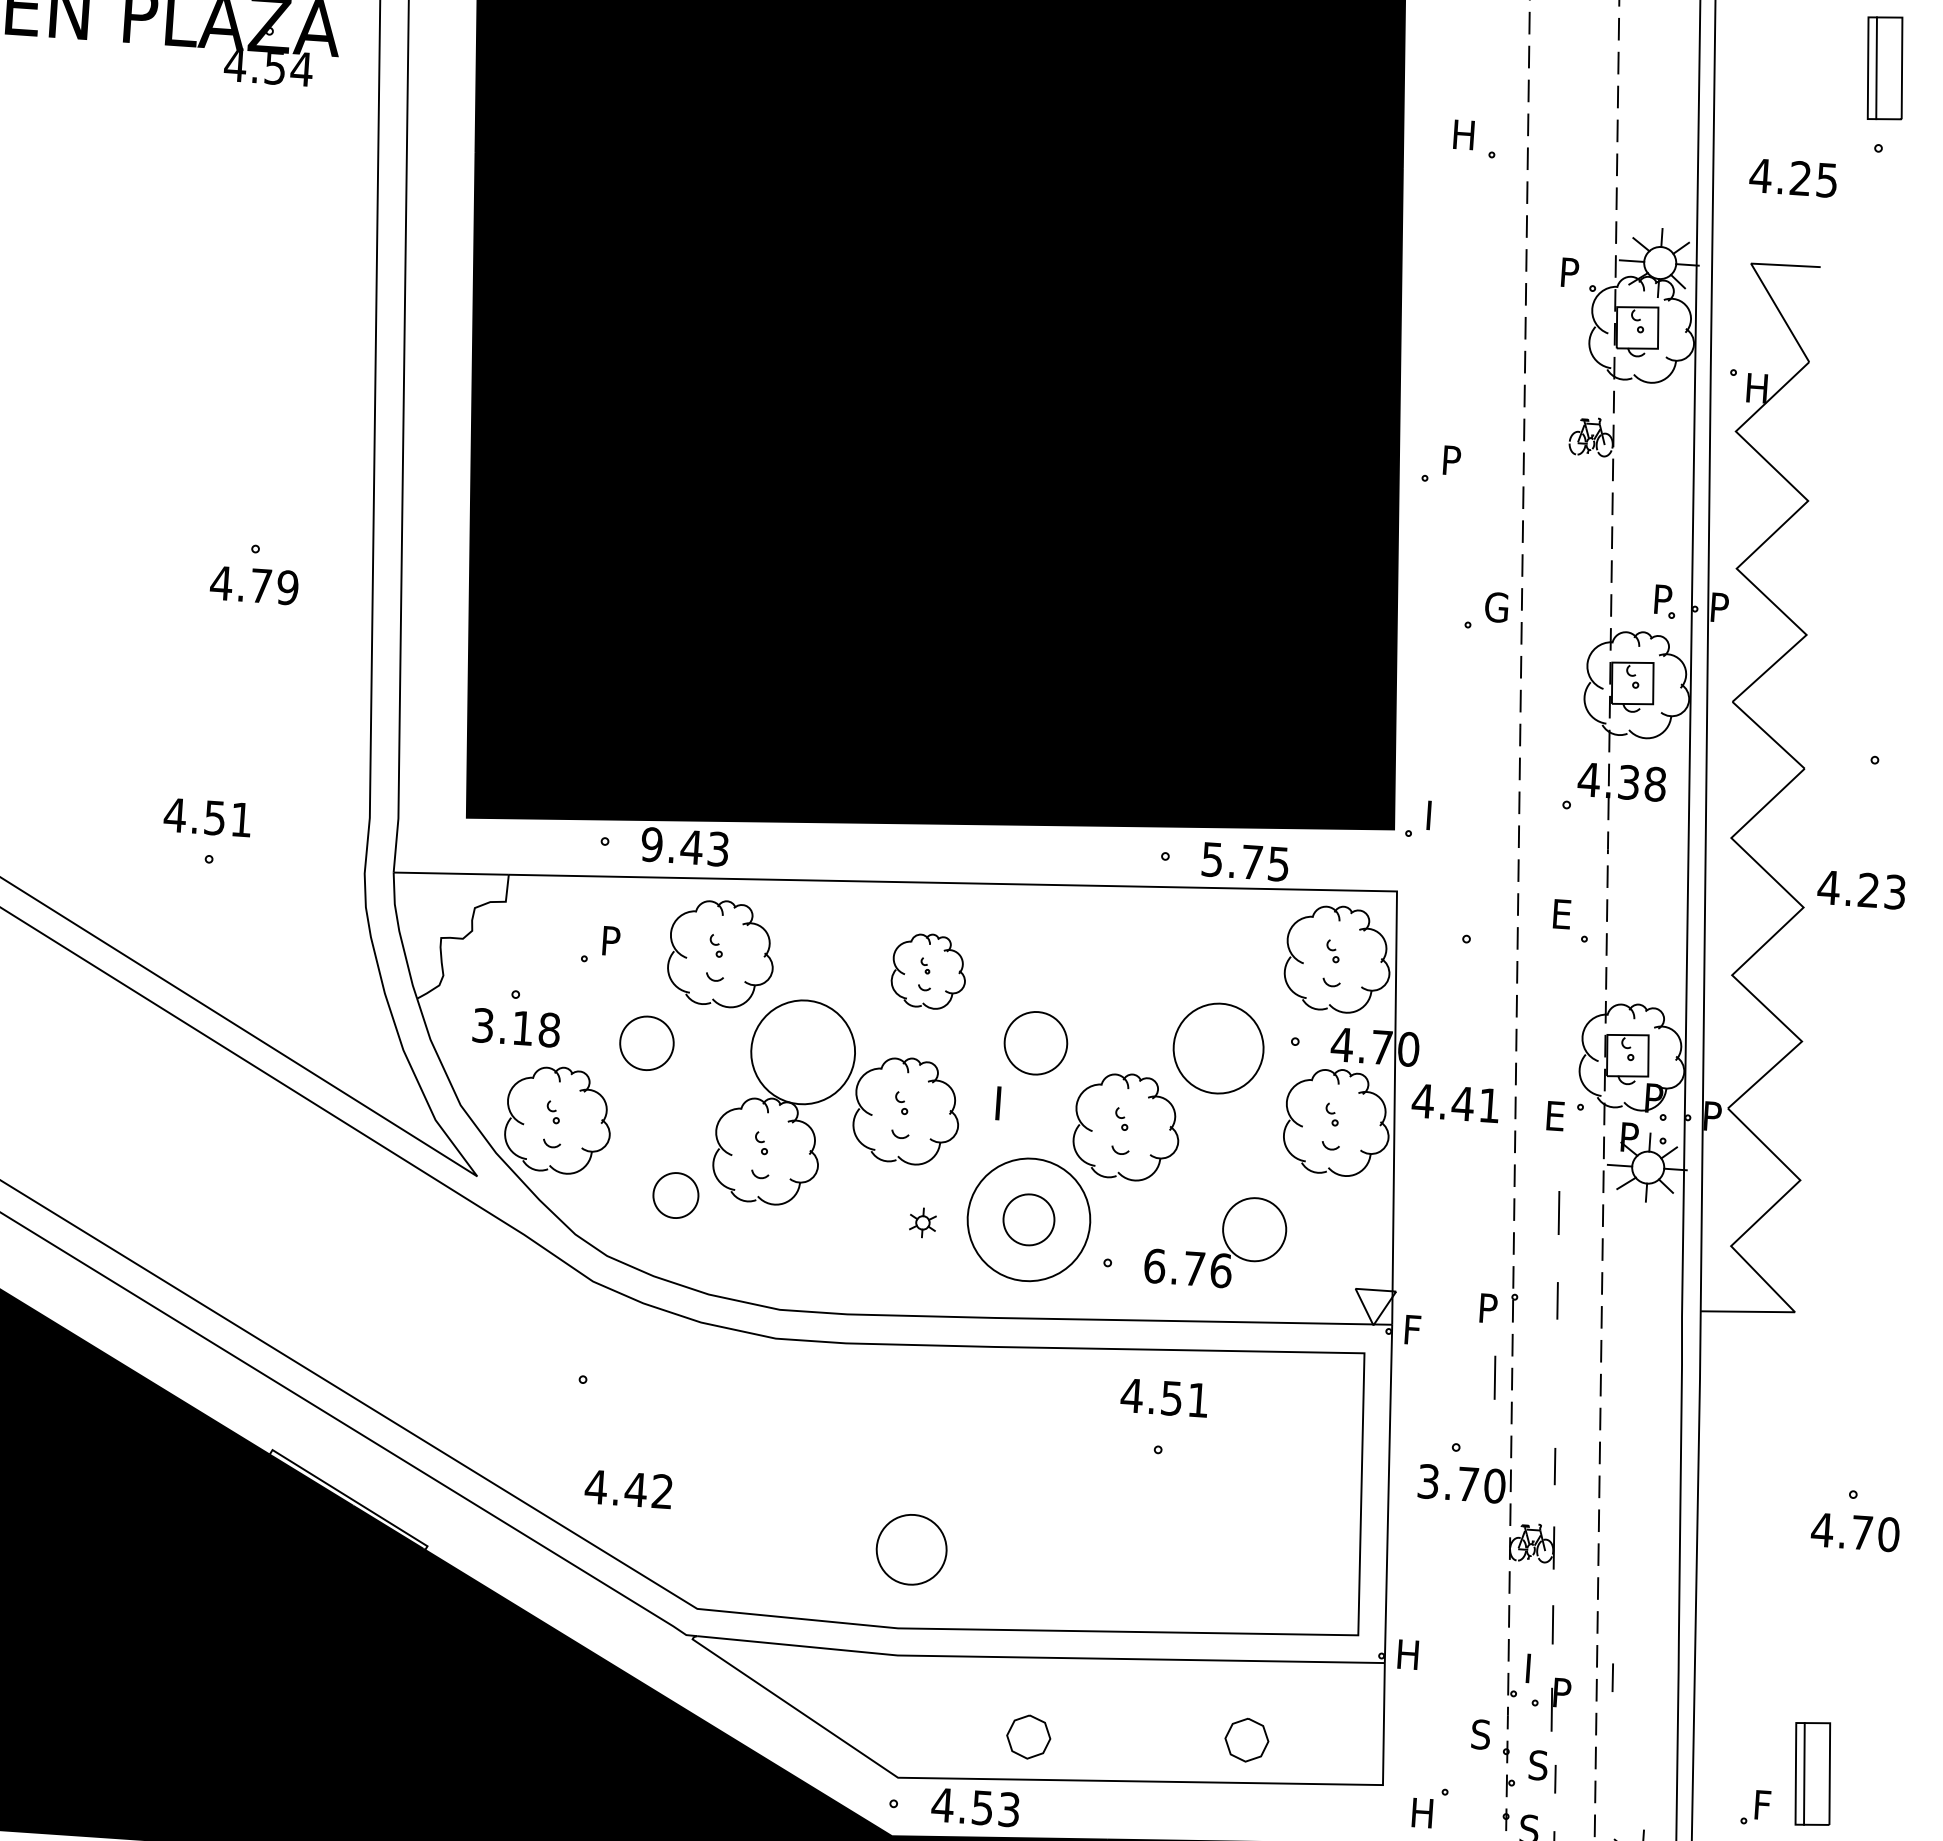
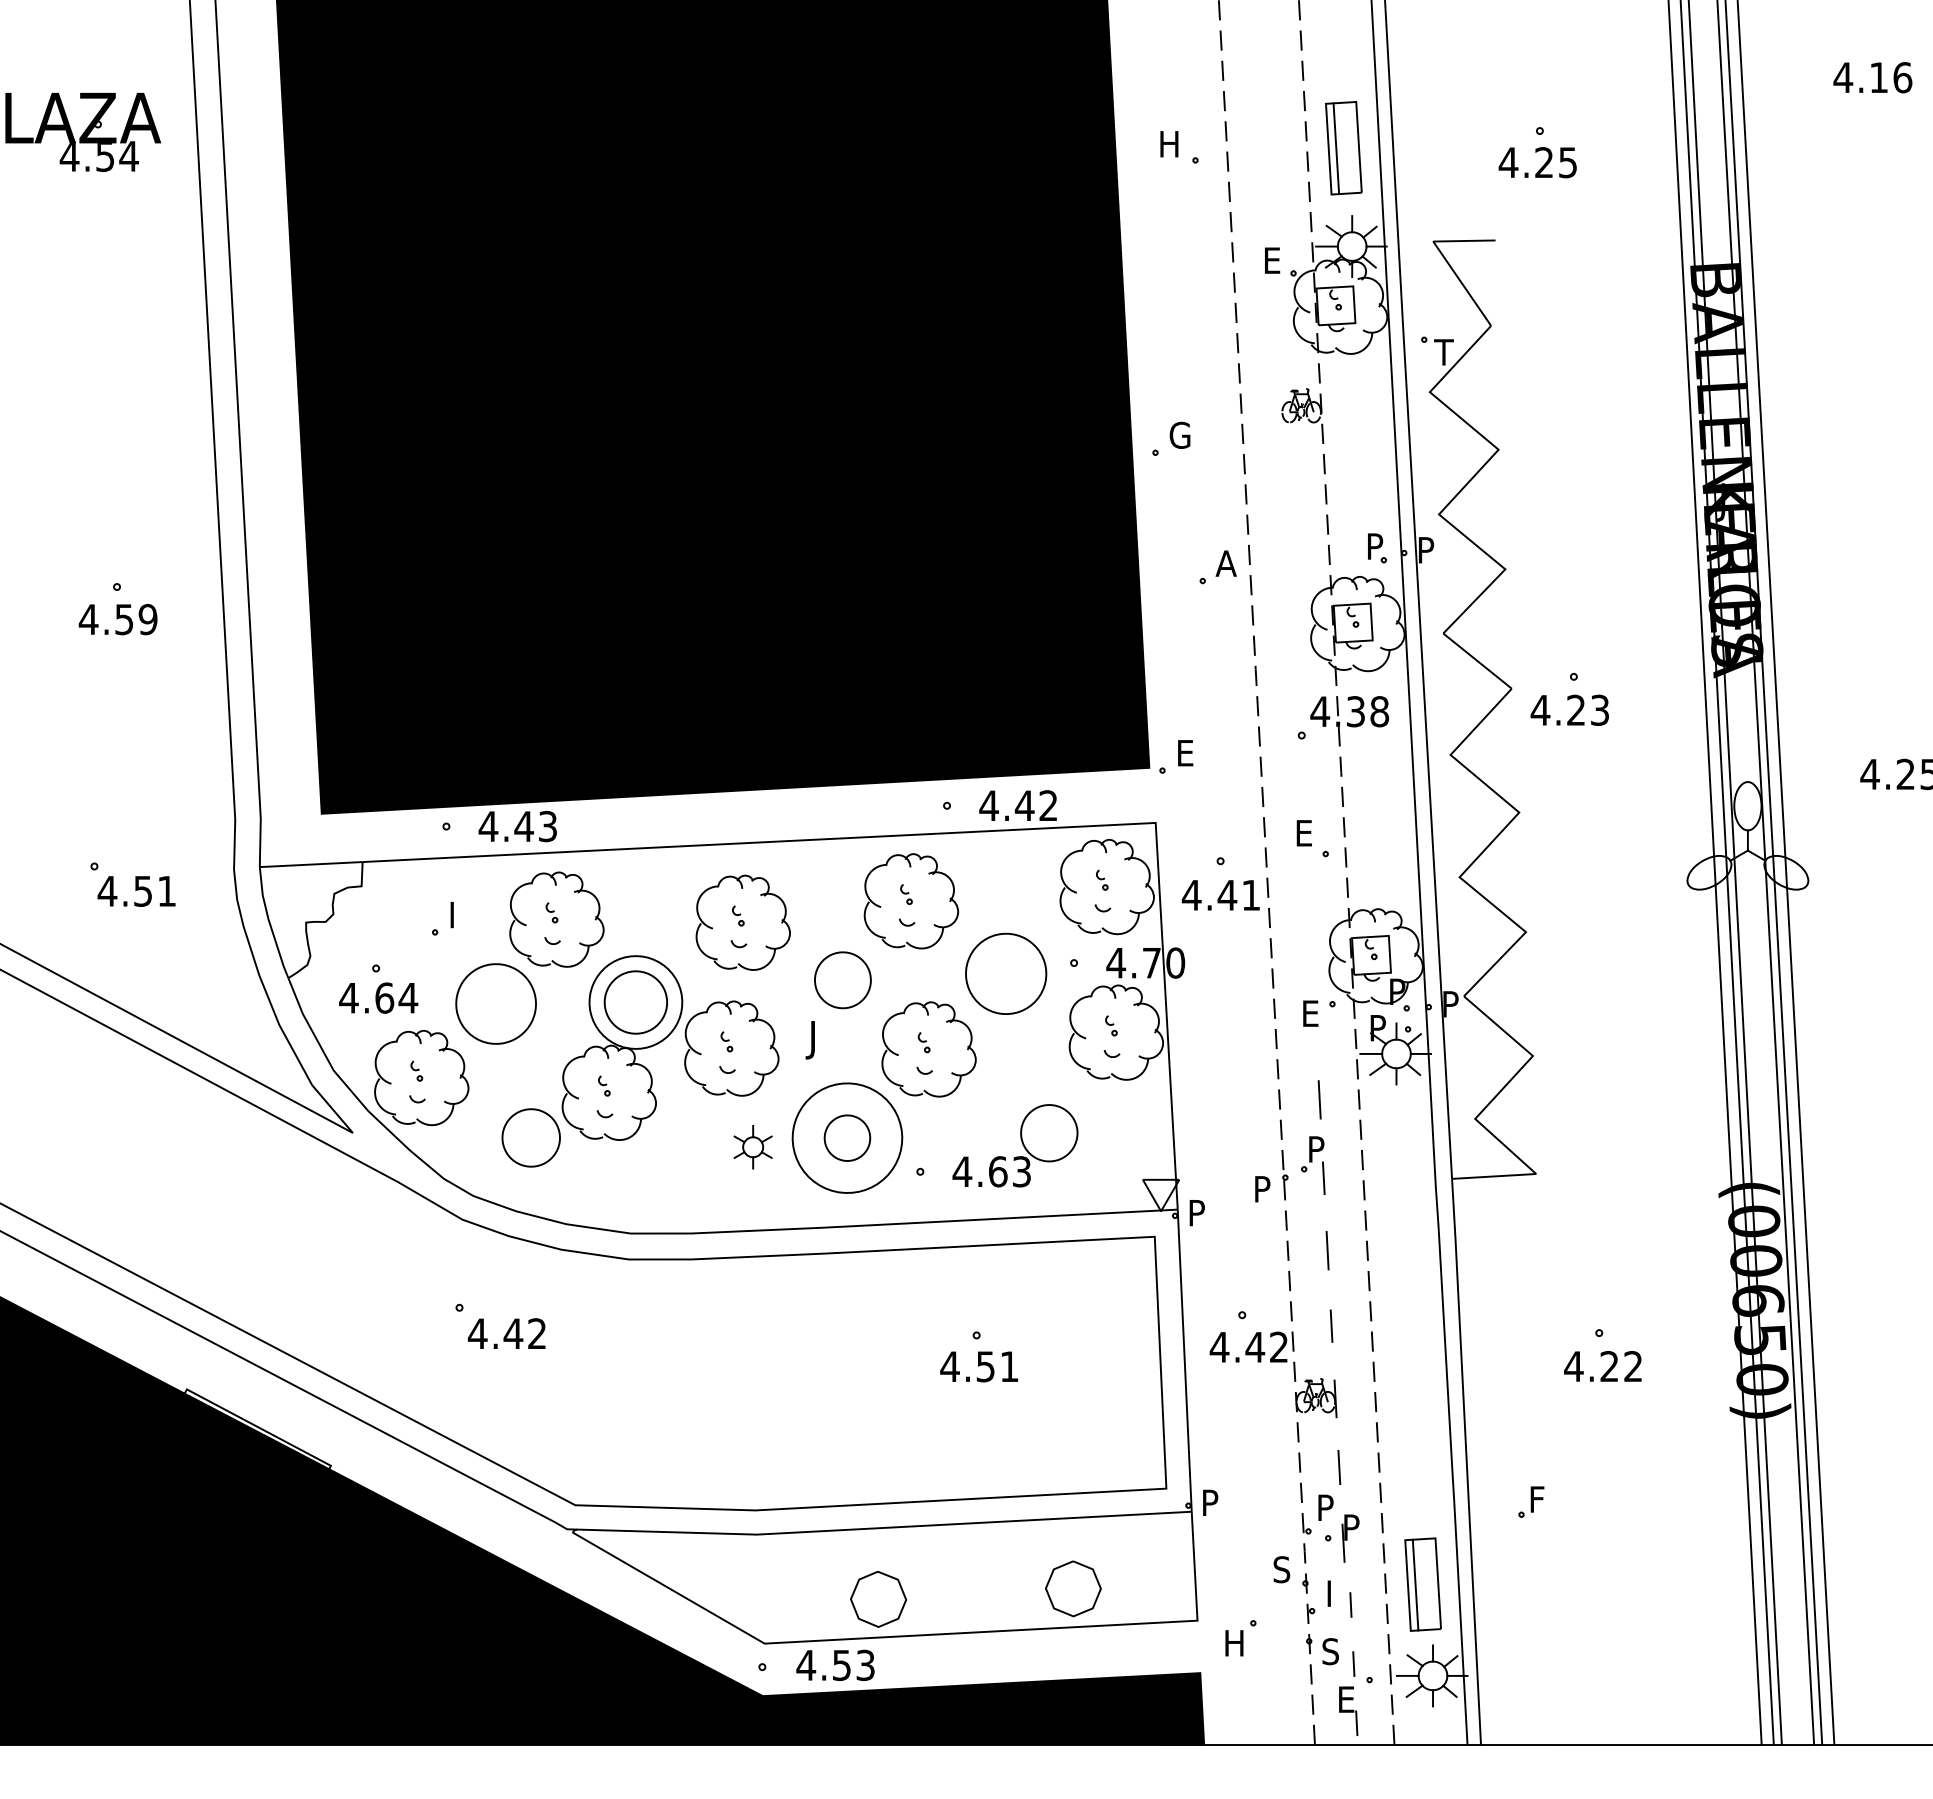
part: (1884, 68) -> (1343, 148), moved
text: (1793, 177) -> (1537, 162), moved
text: (1572, 272) -> (1274, 260), P -> E
text: (1755, 388) -> (1444, 352), H -> T
text: (1453, 459) -> (1179, 434), P -> G
text: (261, 585) -> (124, 619), 4.79 -> 4.59
text: (1495, 607) -> (1226, 563), G -> A
text: (1437, 816) -> (1187, 753), I -> E
text: (207, 817) -> (136, 891), moved
text: (652, 844) -> (488, 826), 9.43 -> 4.43
text: (1245, 861) -> (1018, 805), 5.75 -> 4.42
text: (1861, 888) -> (1569, 709), moved
text: (613, 935) -> (459, 909), P -> I
part: (1117, 960) -> (910, 901), added
part: (928, 971) -> (742, 922), size x1.43
text: (516, 1027) -> (378, 997), 3.18 -> 4.64
part: (646, 1042) -> (495, 1003), size x1.67
text: (1455, 1103) -> (1220, 895), moved
text: (992, 1124) -> (809, 1055), I -> J
part: (675, 1194) -> (530, 1137), size x1.43
part: (922, 1223) -> (752, 1147), size x1.67
text: (1187, 1268) -> (991, 1171), 6.76 -> 4.63
part: (1546, 1273) -> (1312, 1154), added
text: (1415, 1323) -> (1198, 1207), F -> P
line: (1494, 1377) -> (1327, 1250), moved
text: (1163, 1397) -> (978, 1366), moved
text: (1460, 1482) -> (1248, 1346), 3.70 -> 4.42
text: (628, 1488) -> (506, 1333), moved
text: (1875, 1533) -> (1621, 1366), 4.70 -> 4.22
part: (911, 1549) -> (635, 1002), moved
text: (1409, 1654) -> (1213, 1502), H -> P
text: (1537, 1663) -> (1327, 1502), I -> P
line: (1612, 1677) -> (1395, 1510), removed
part: (1028, 1737) -> (878, 1599), size x1.43
part: (1247, 1739) -> (1073, 1588), size x1.43
text: (1537, 1765) -> (1334, 1593), S -> I
part: (1812, 1773) -> (1422, 1584), moved
part: (1756, 1806) -> (1531, 1501), moved

